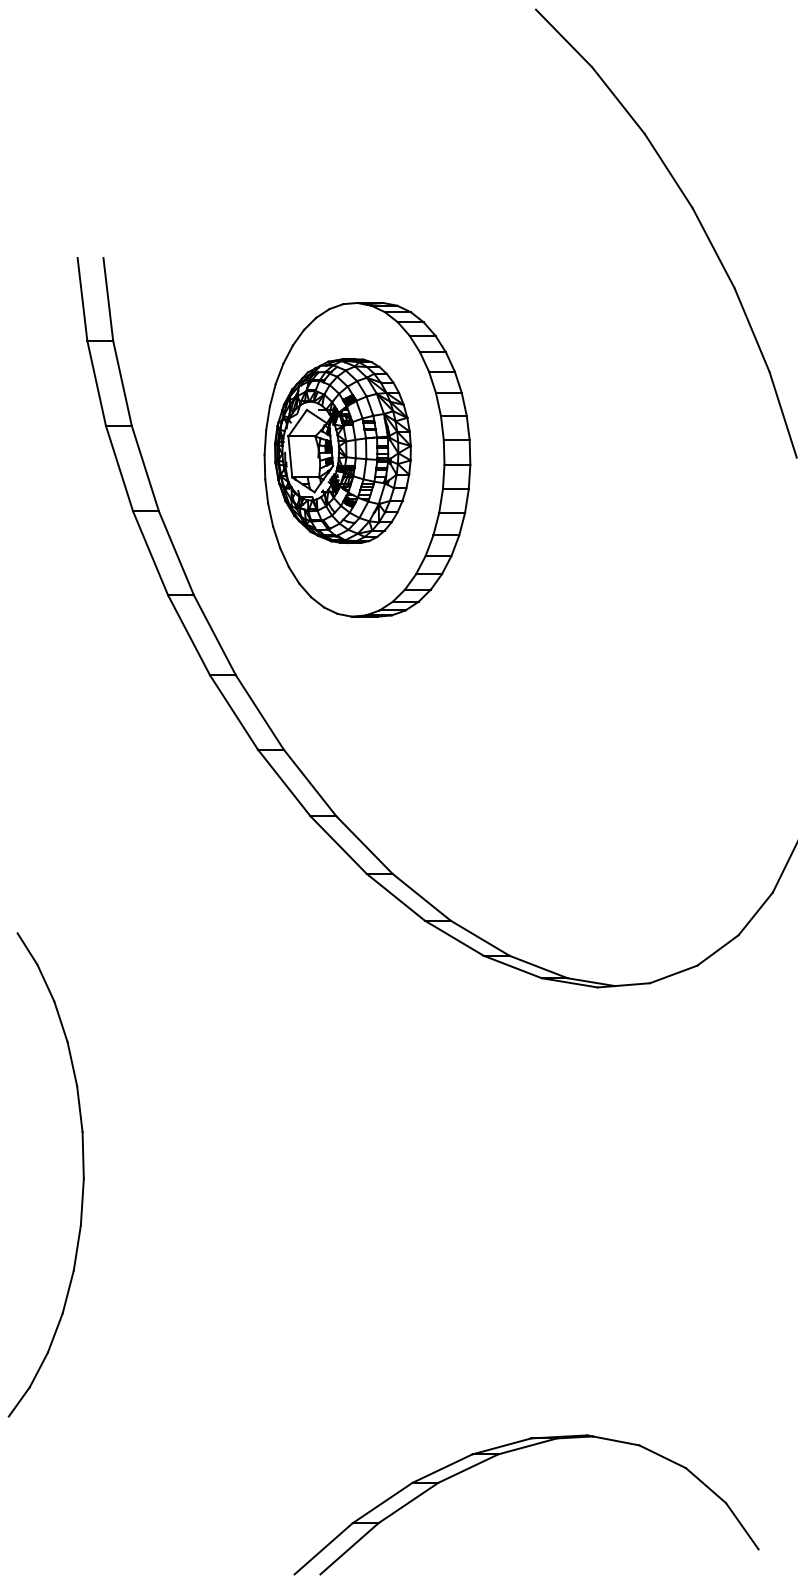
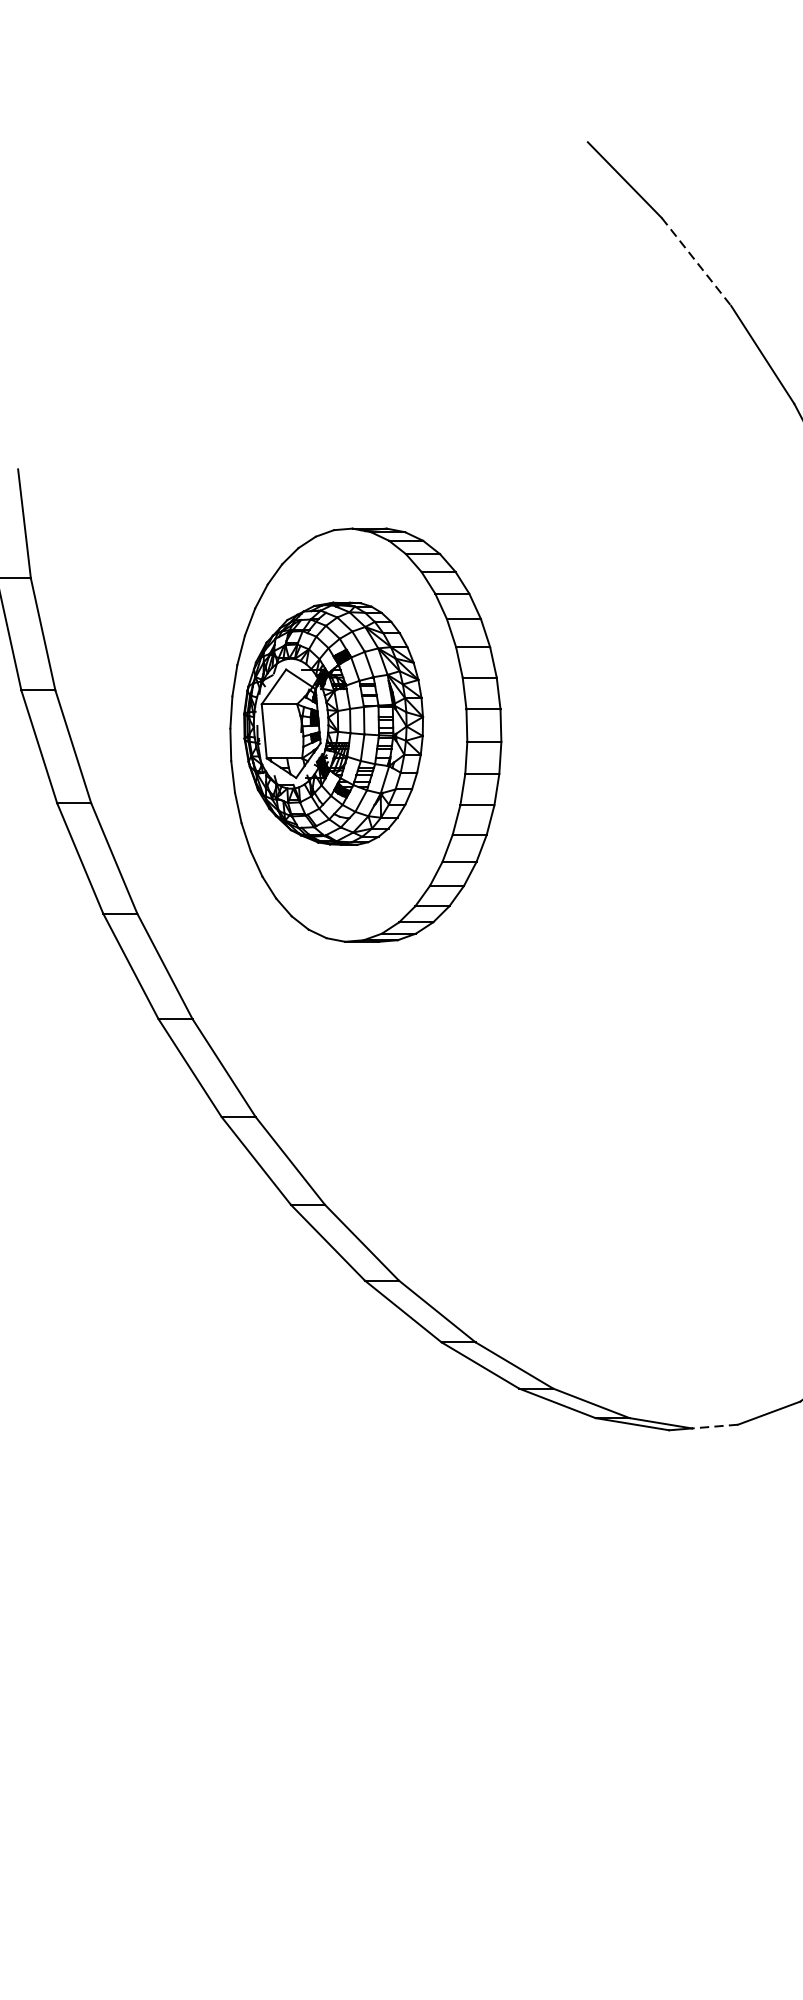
line: (618, 100) -> (696, 261), solid -> dashed
line: (632, 984) -> (715, 1426), solid -> dashed

